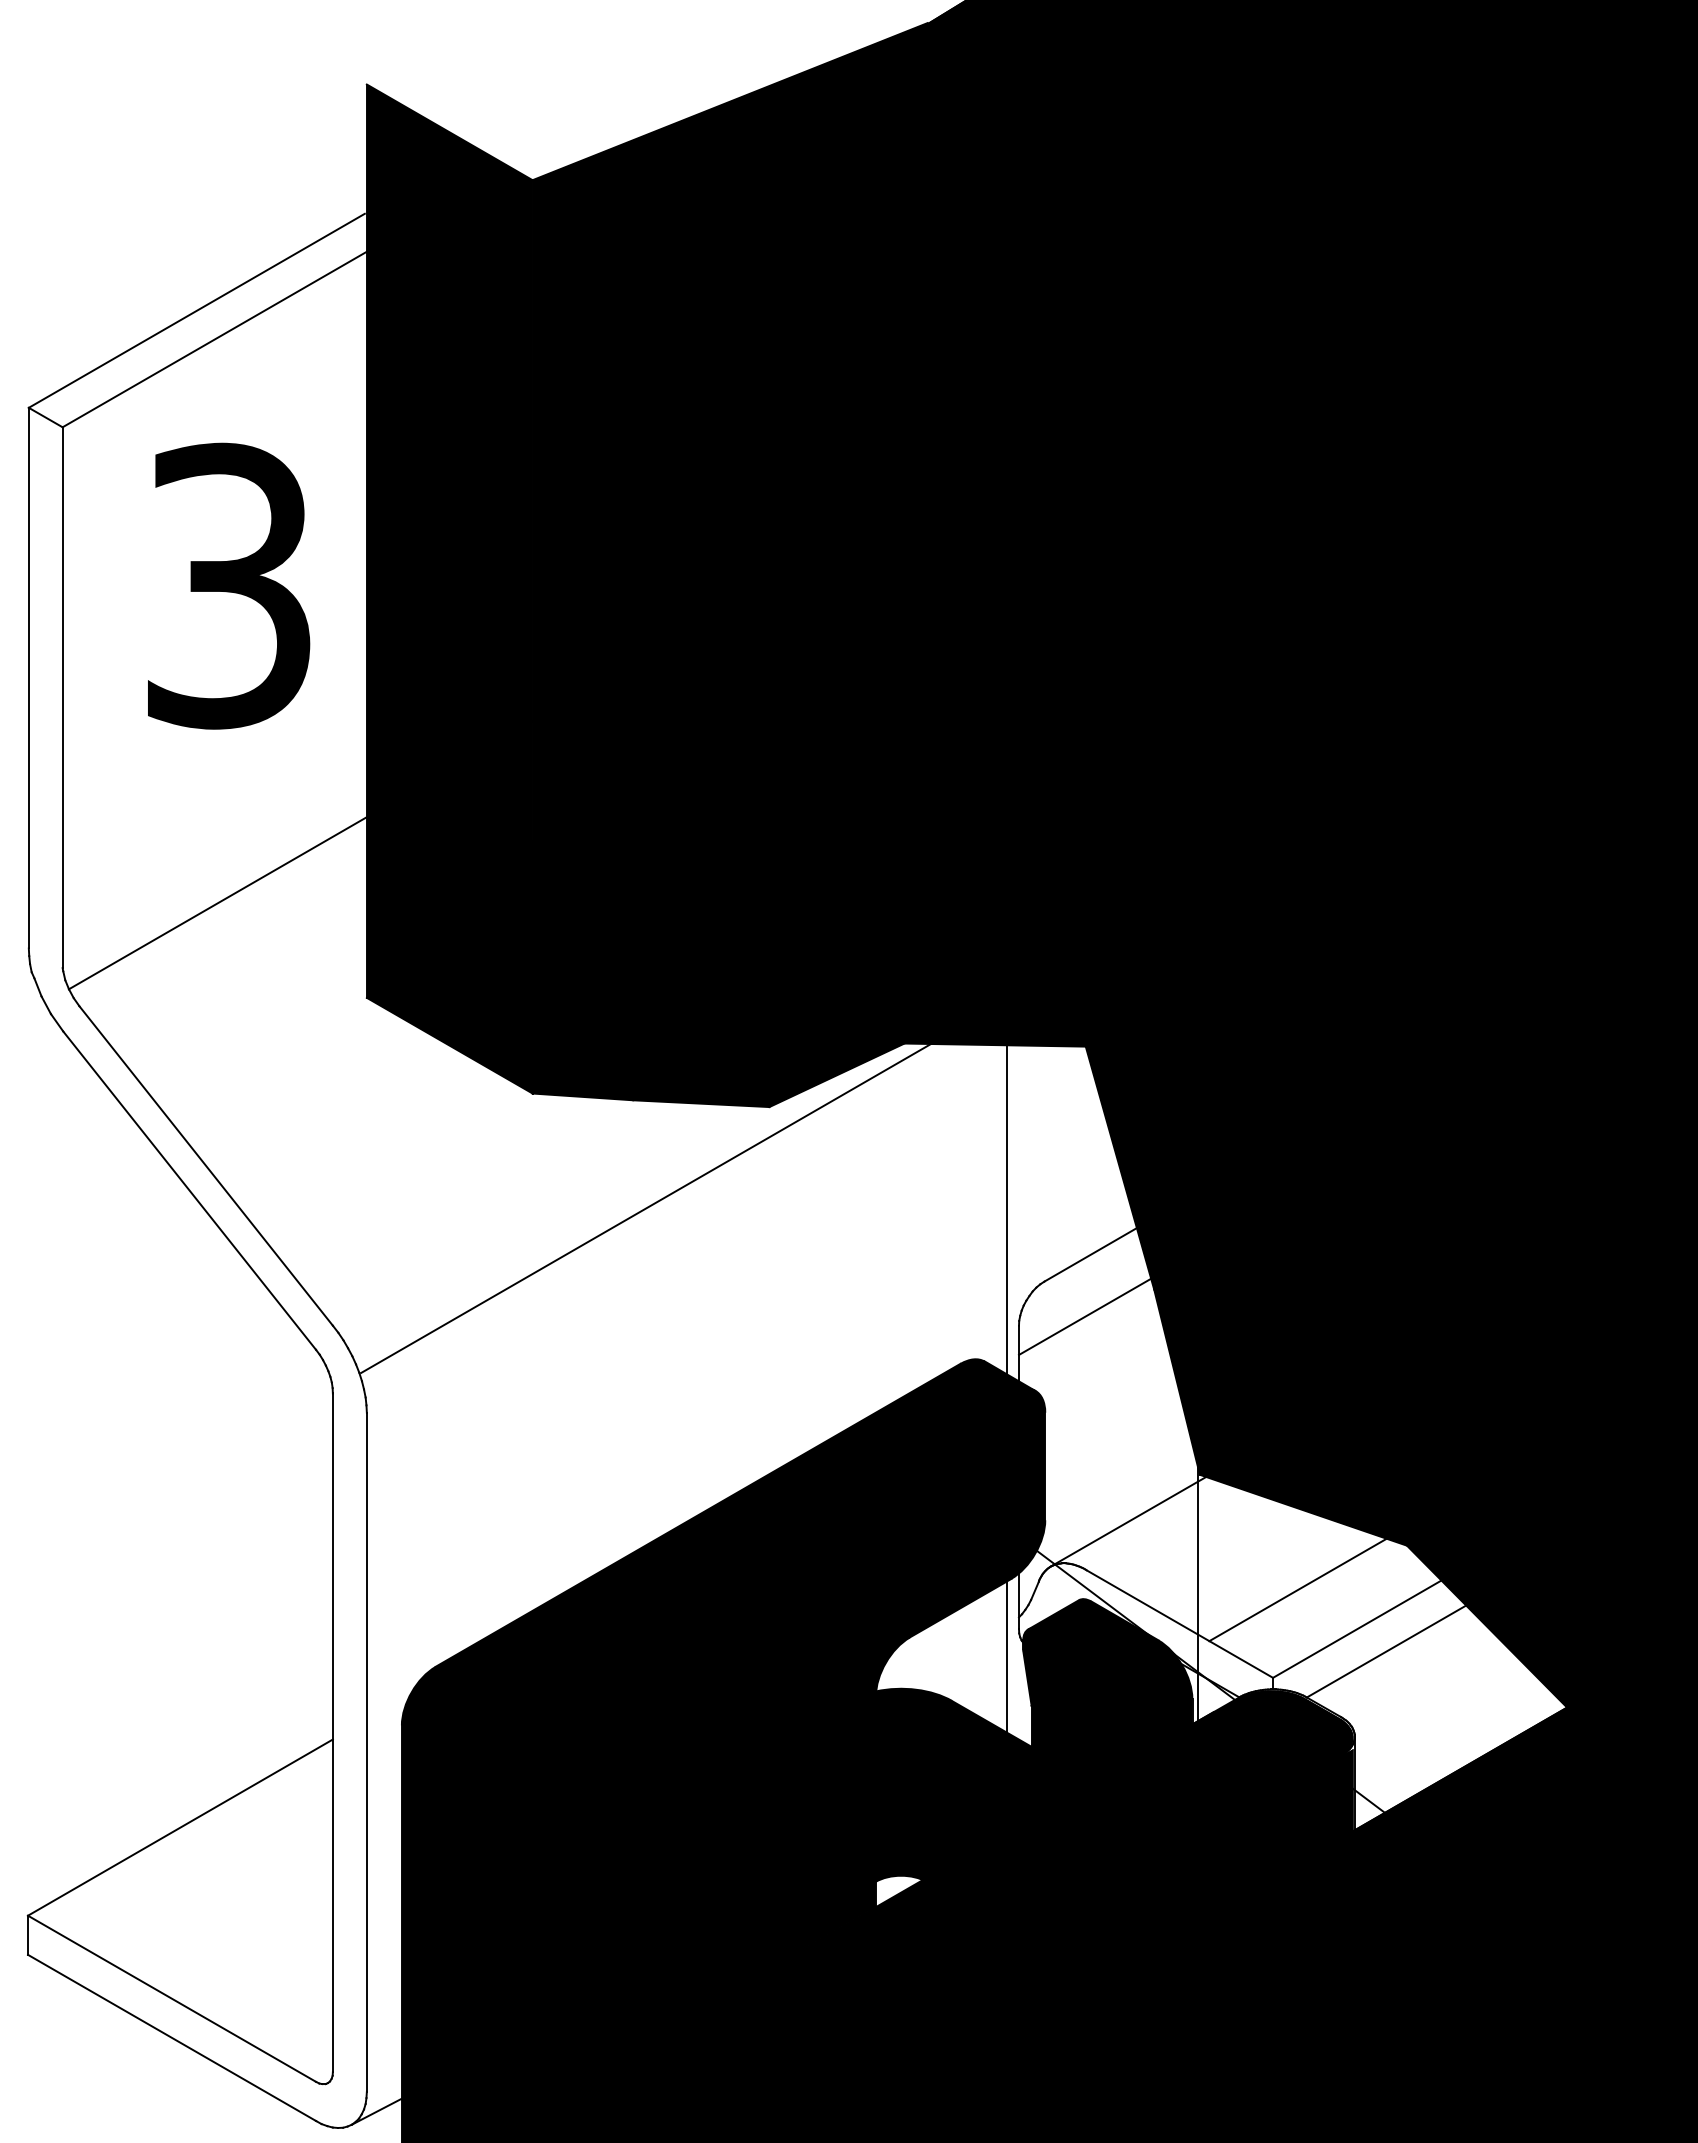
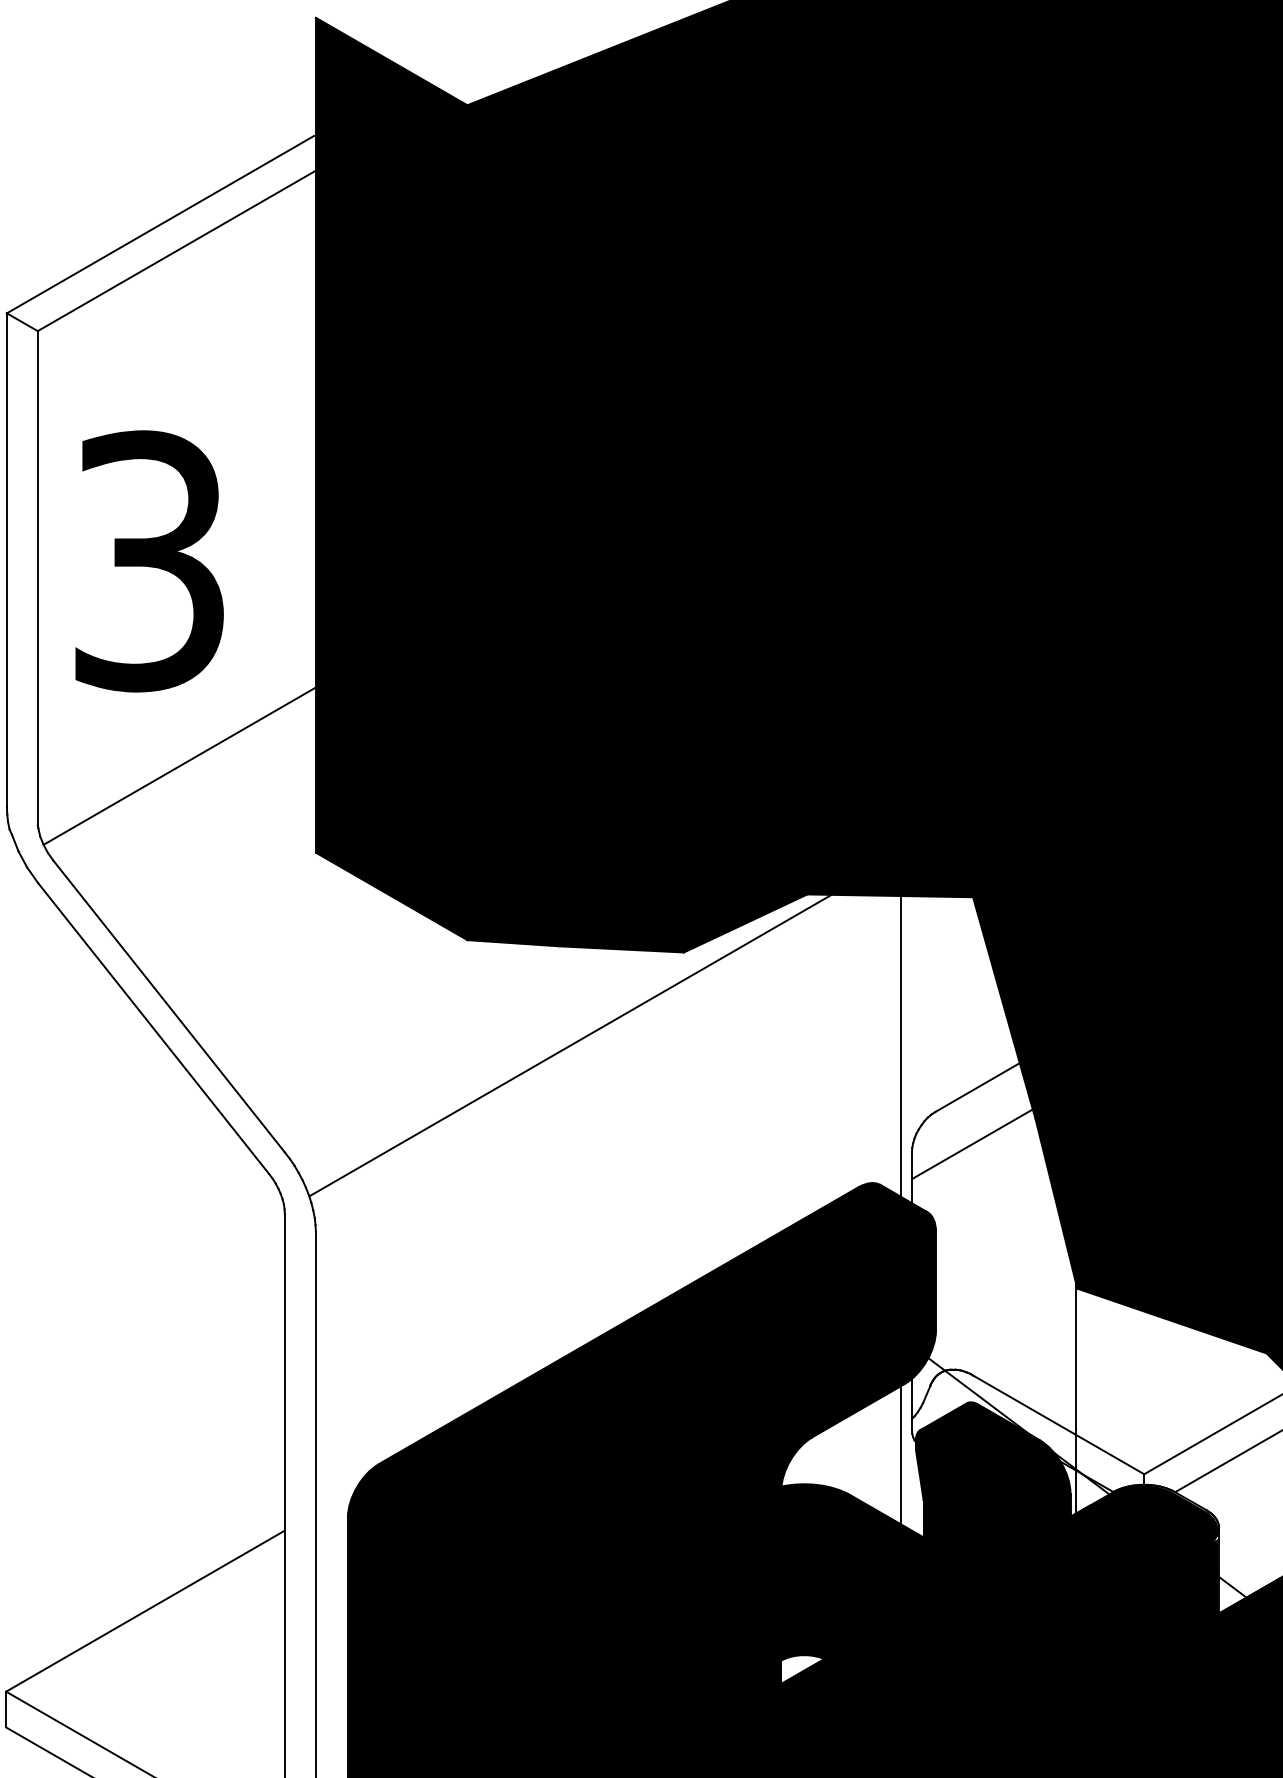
text: (229, 585) -> (150, 560), moved
line: (1128, 1521) -> (1012, 1331), removed
line: (1297, 1589) -> (1166, 1393), removed

